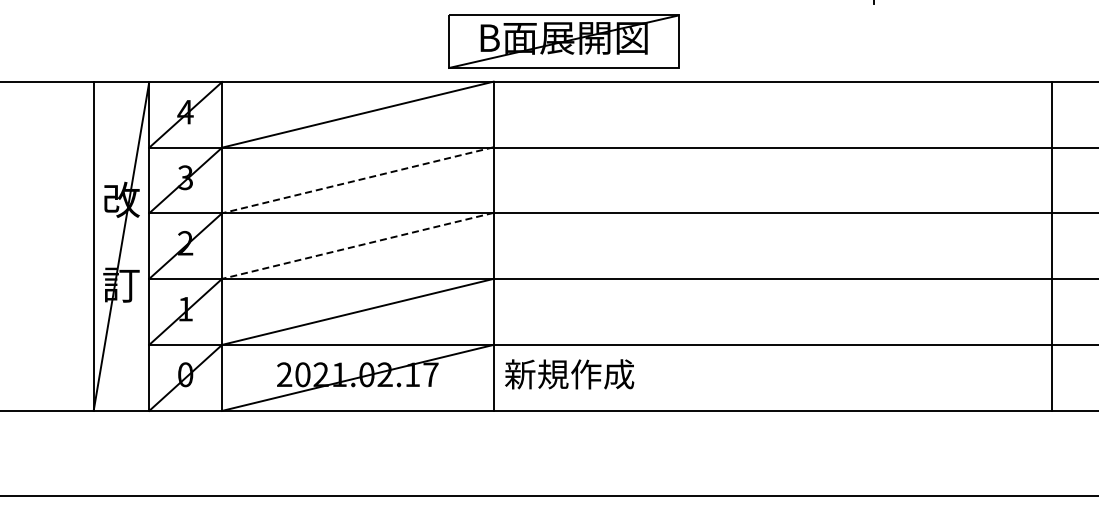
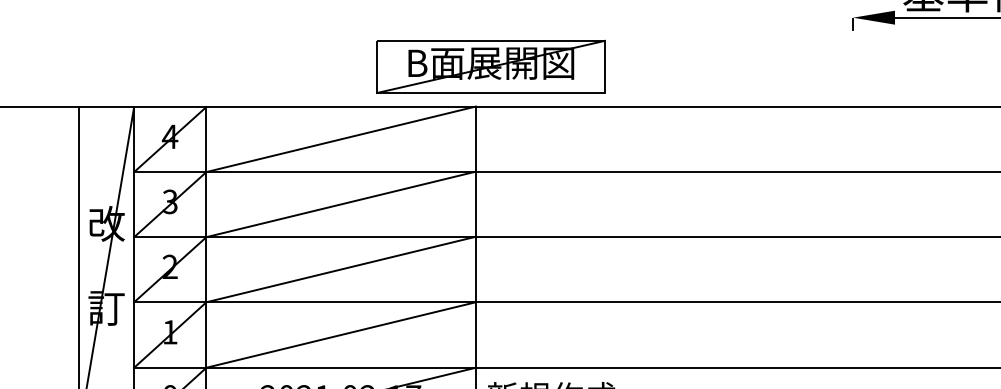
part: (563, 41) -> (490, 66), moved
line: (357, 180) -> (340, 204), dashed -> solid
line: (357, 245) -> (340, 269), dashed -> solid

